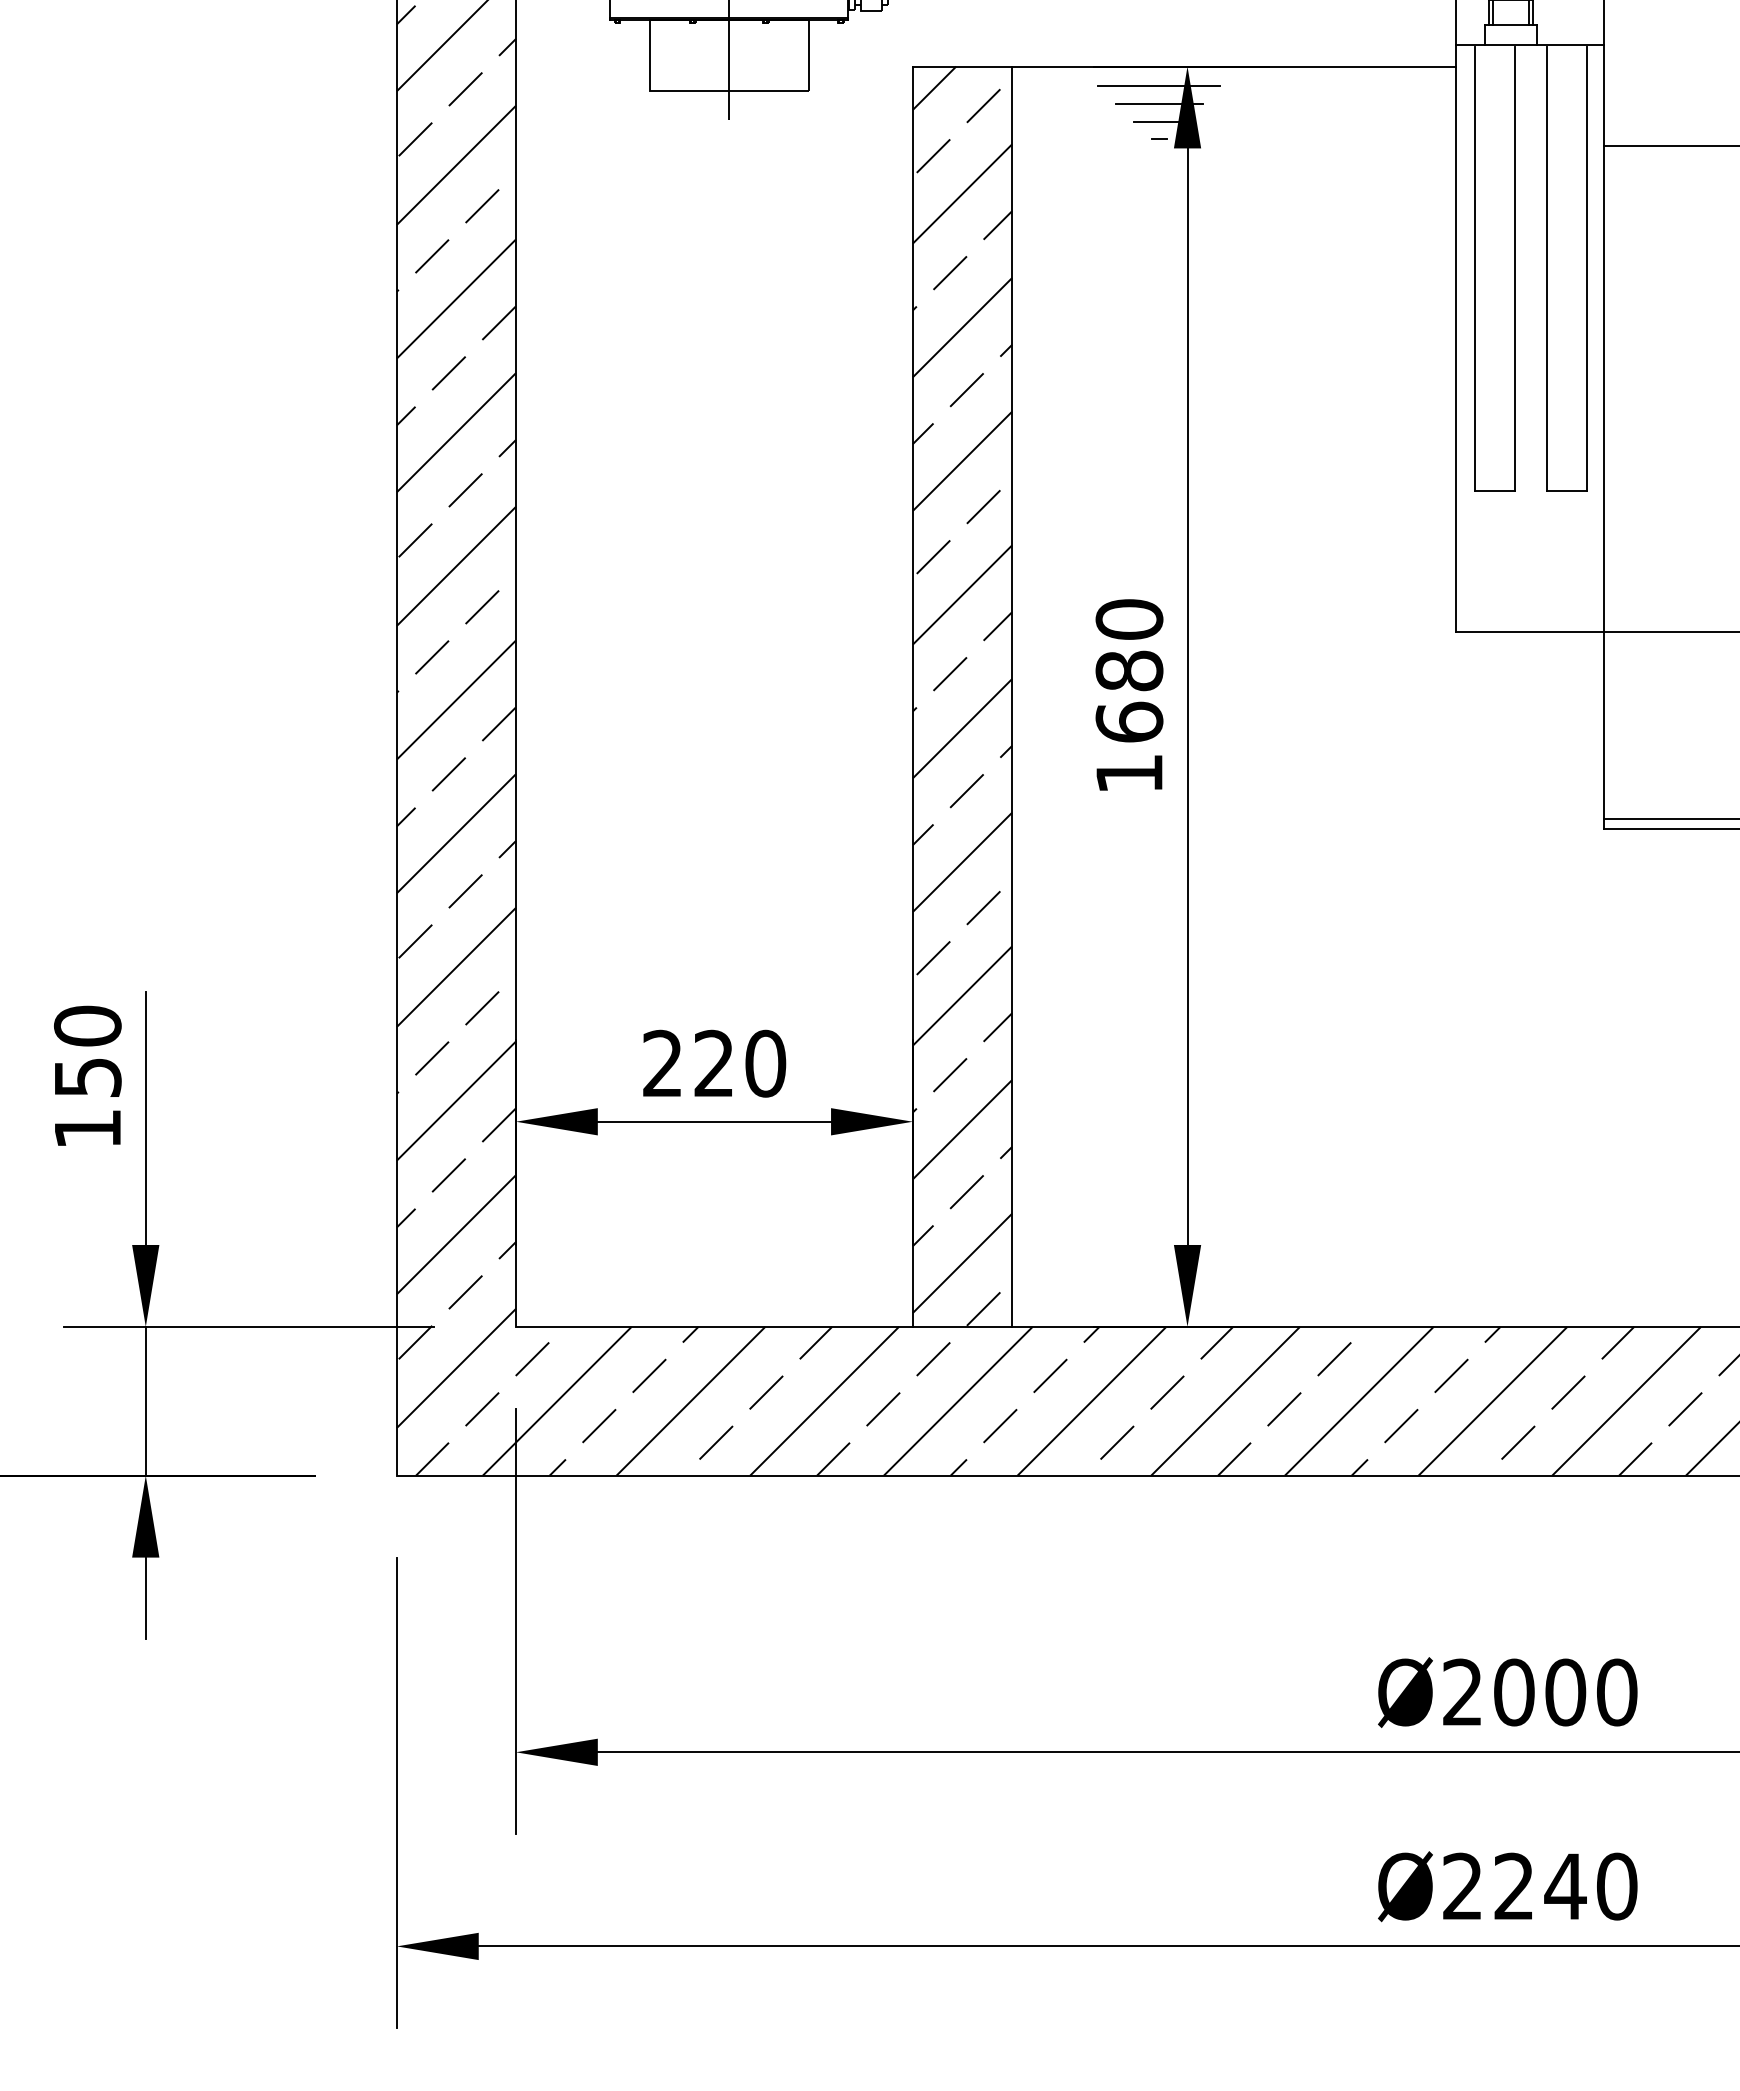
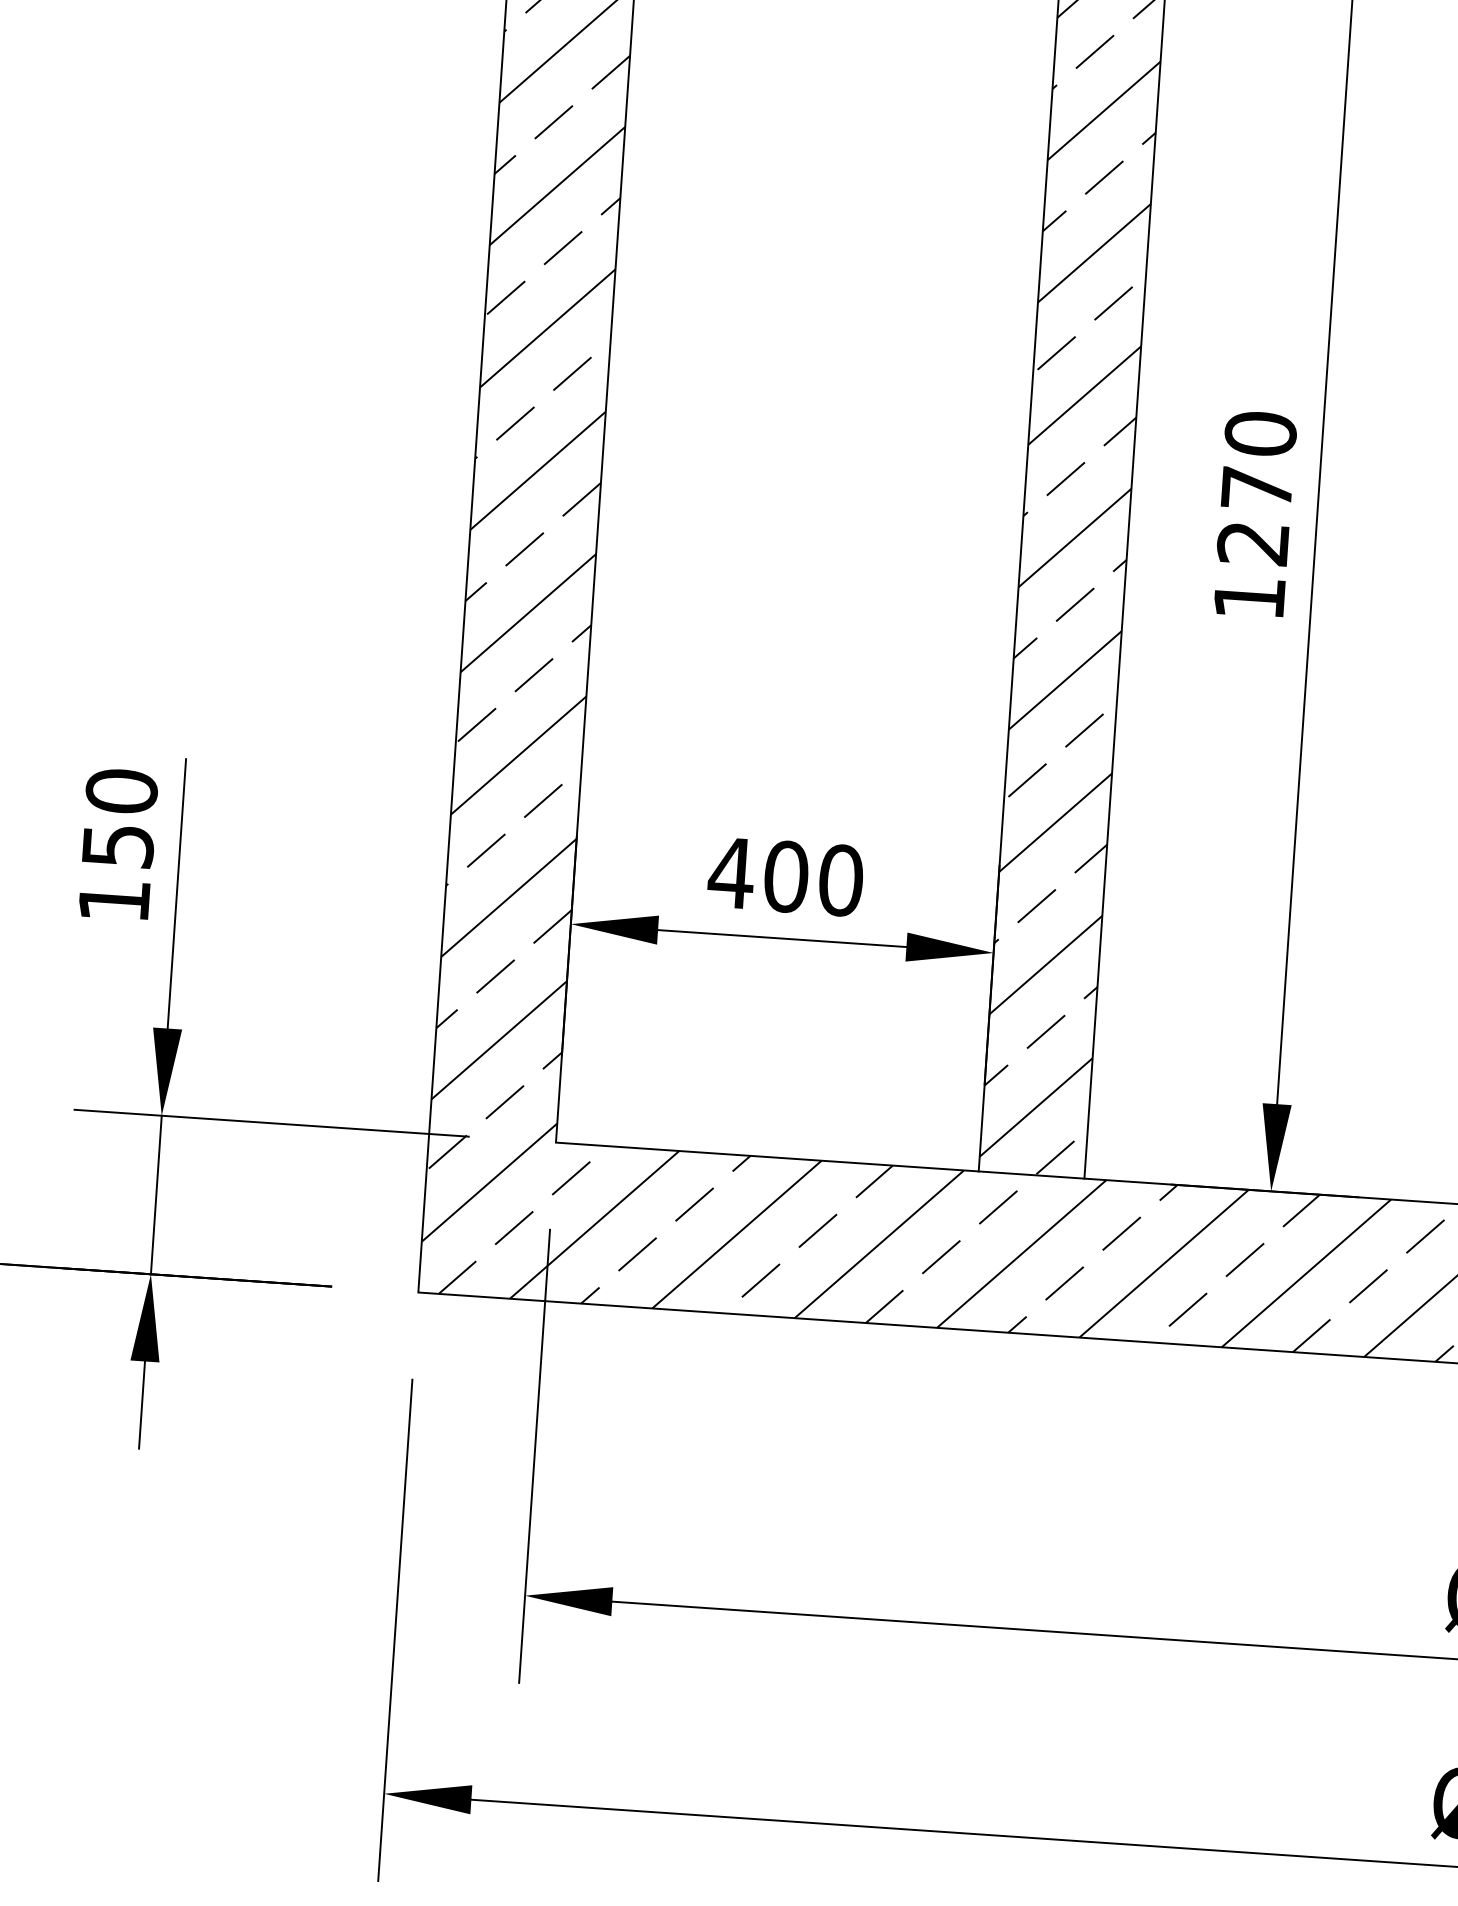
text: (1129, 696) -> (1255, 515), 1680 -> 1270
text: (687, 1063) -> (757, 874), 220 -> 400

